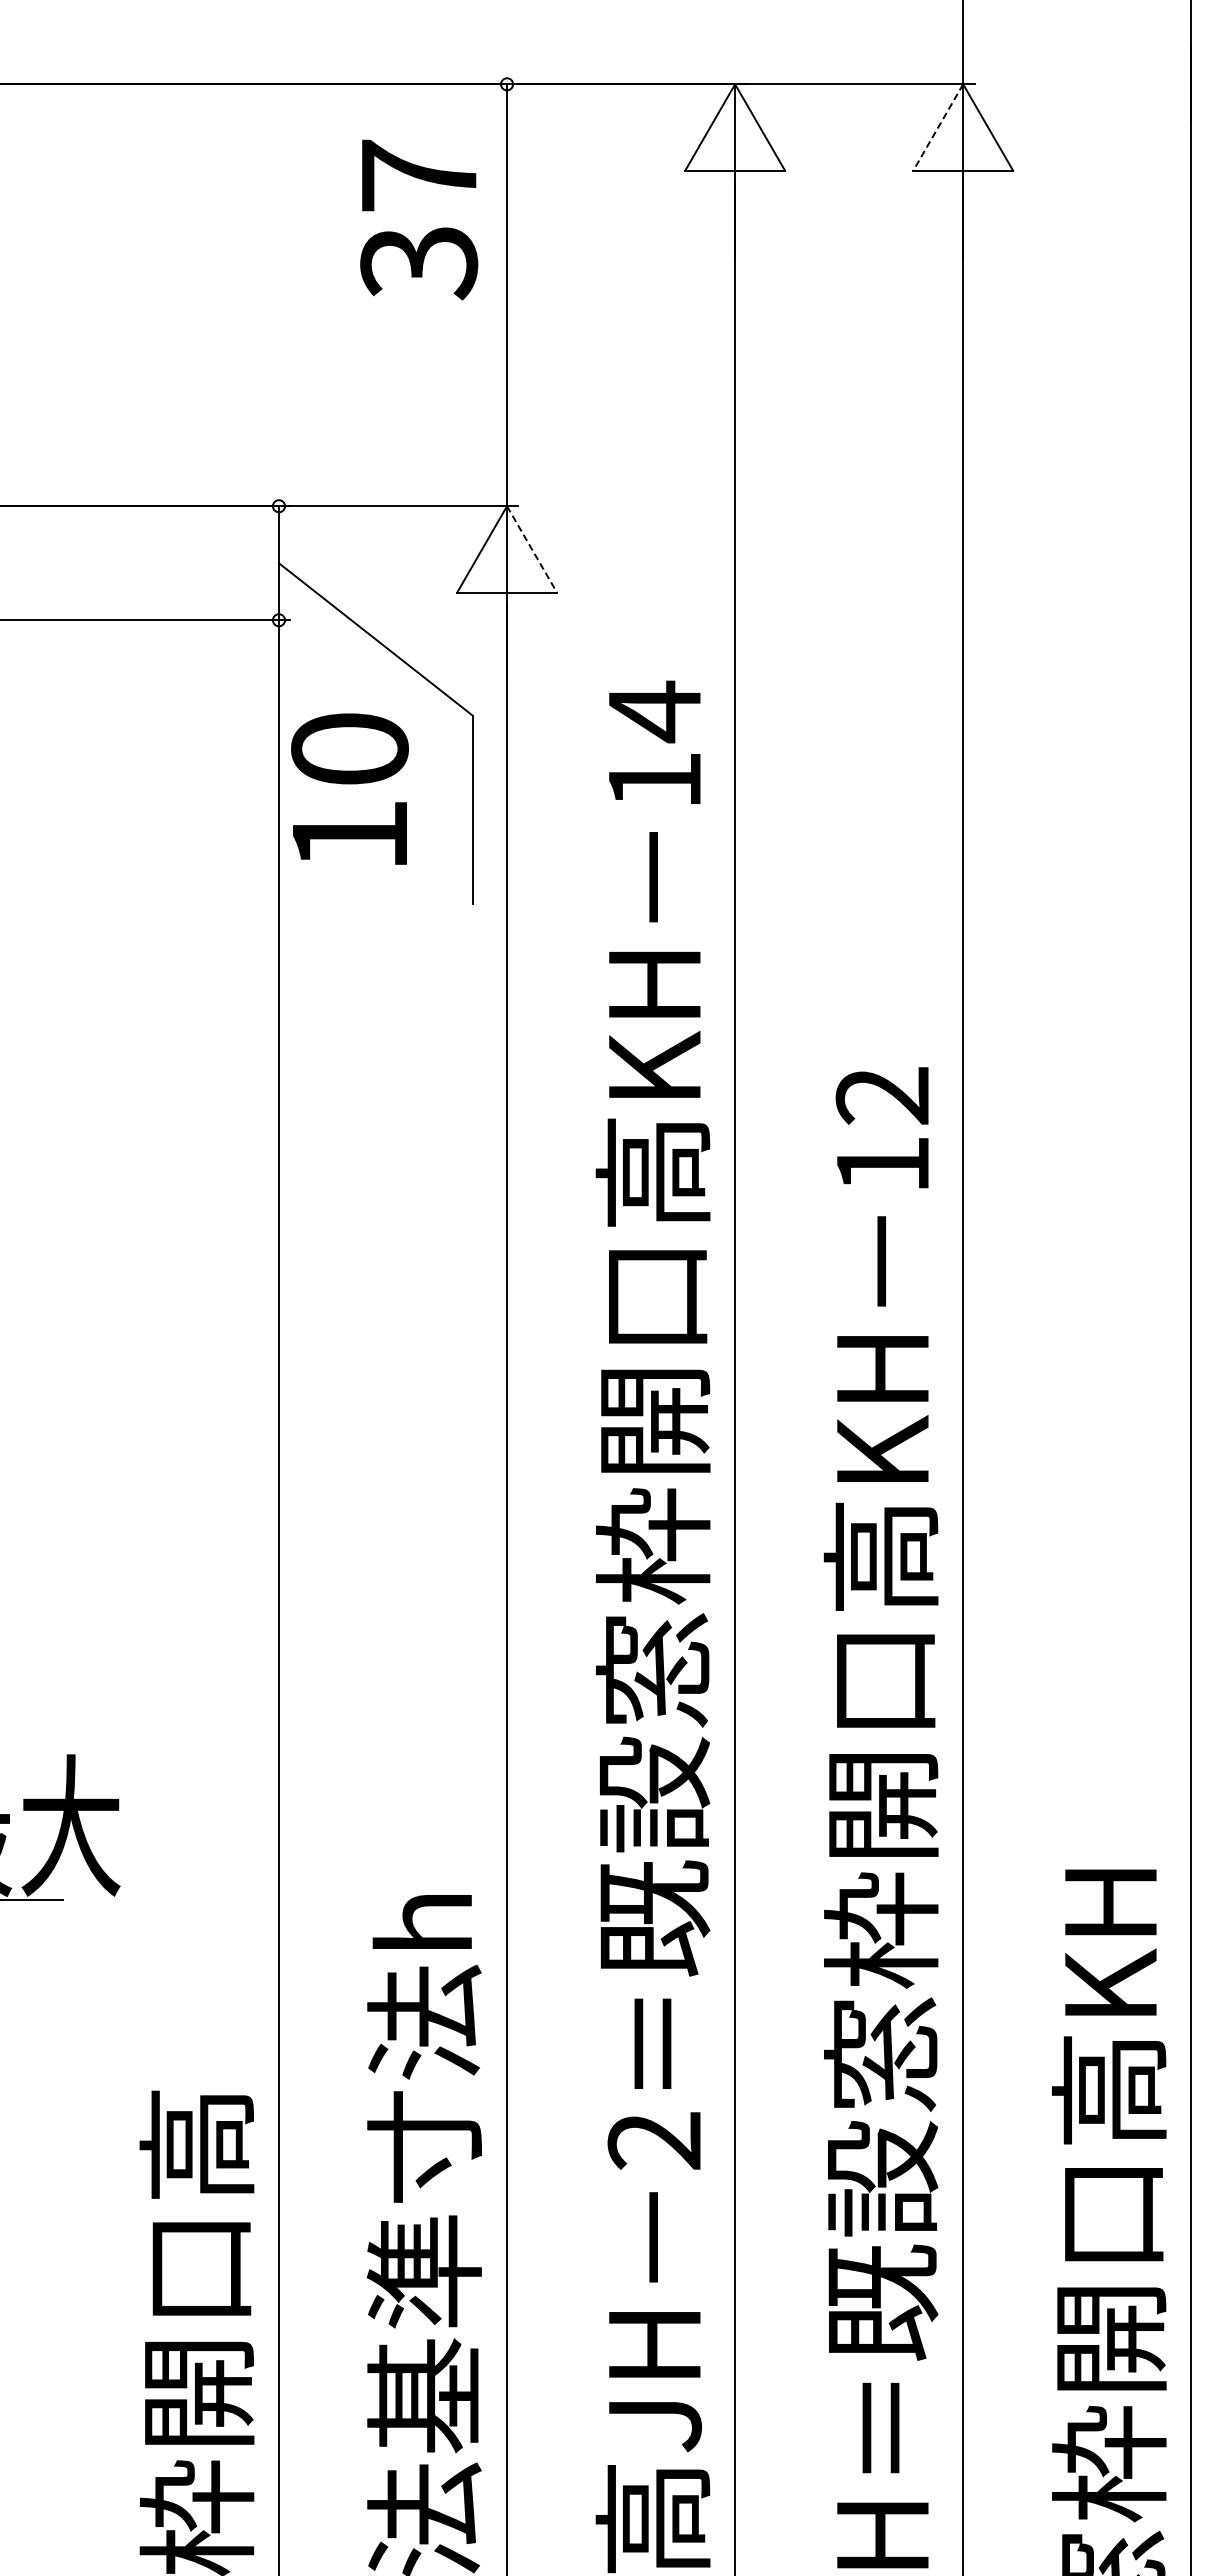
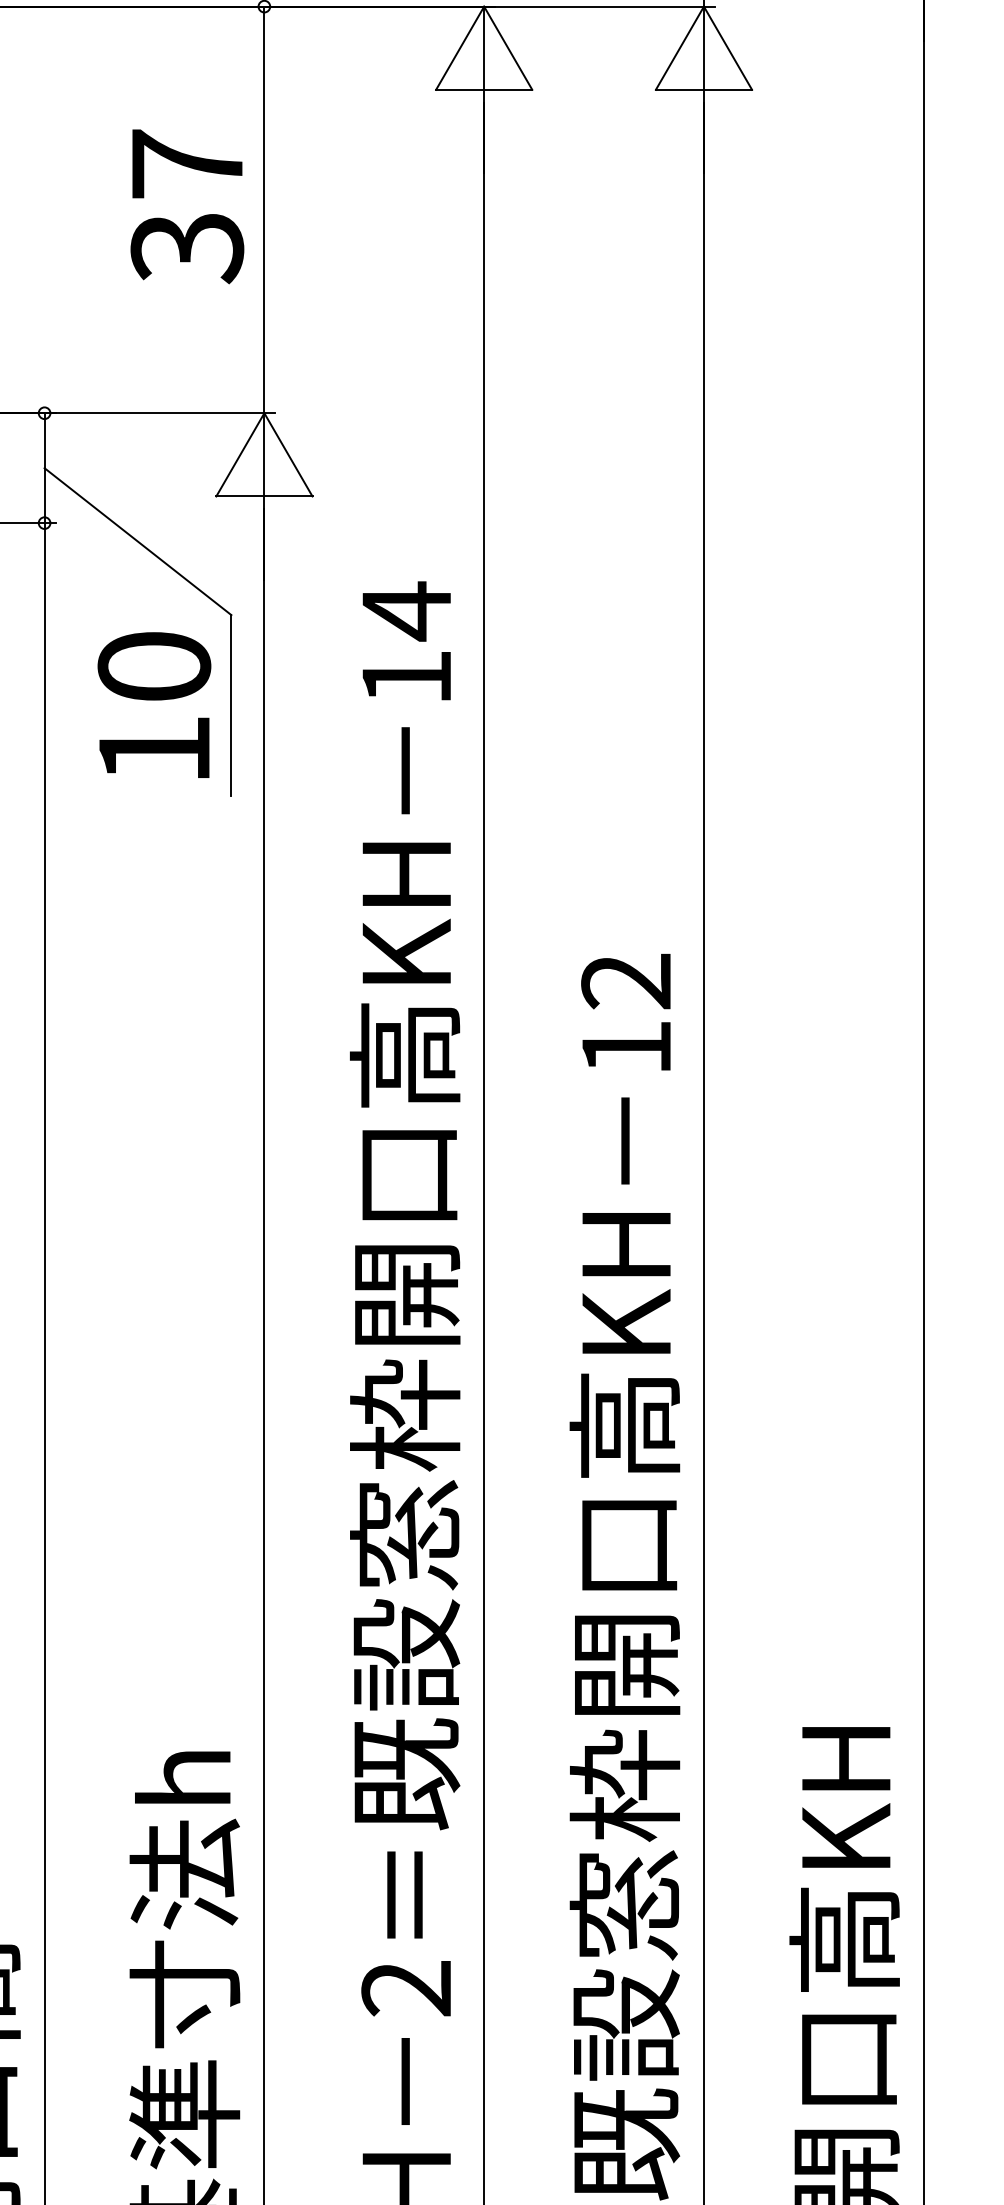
line: (938, 127) -> (680, 48), dashed -> solid
text: (419, 219) -> (187, 206), moved
line: (532, 549) -> (288, 454), dashed -> solid
text: (349, 788) -> (153, 704), moved

